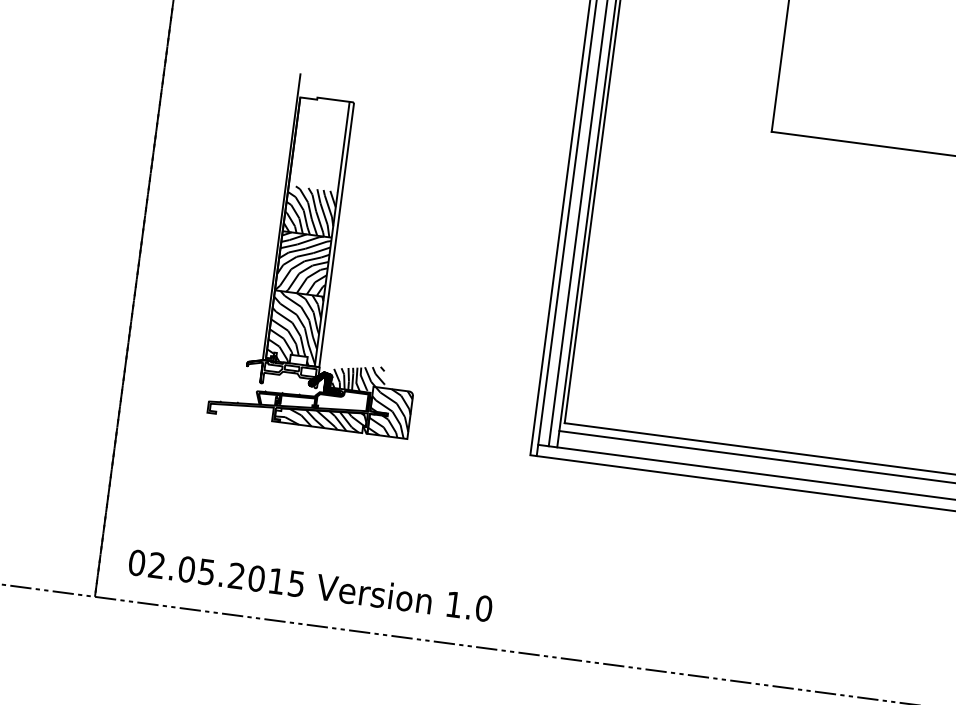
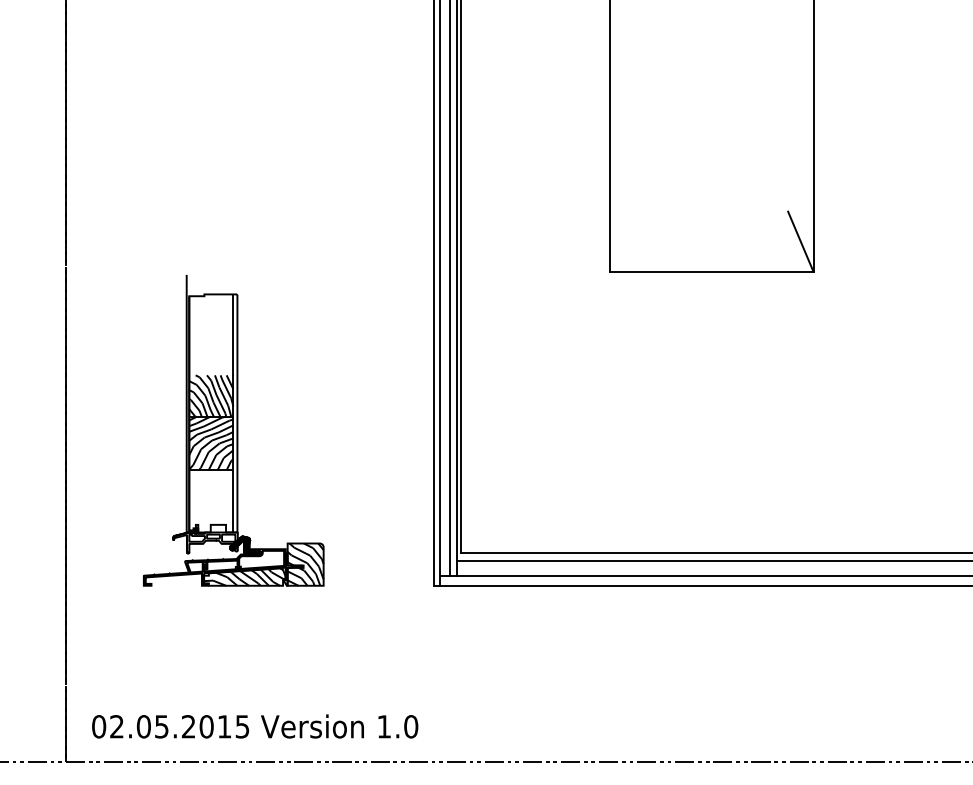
hatch: (295, 327) -> (211, 500), removed
hatch: (358, 378) -> (273, 537), removed

